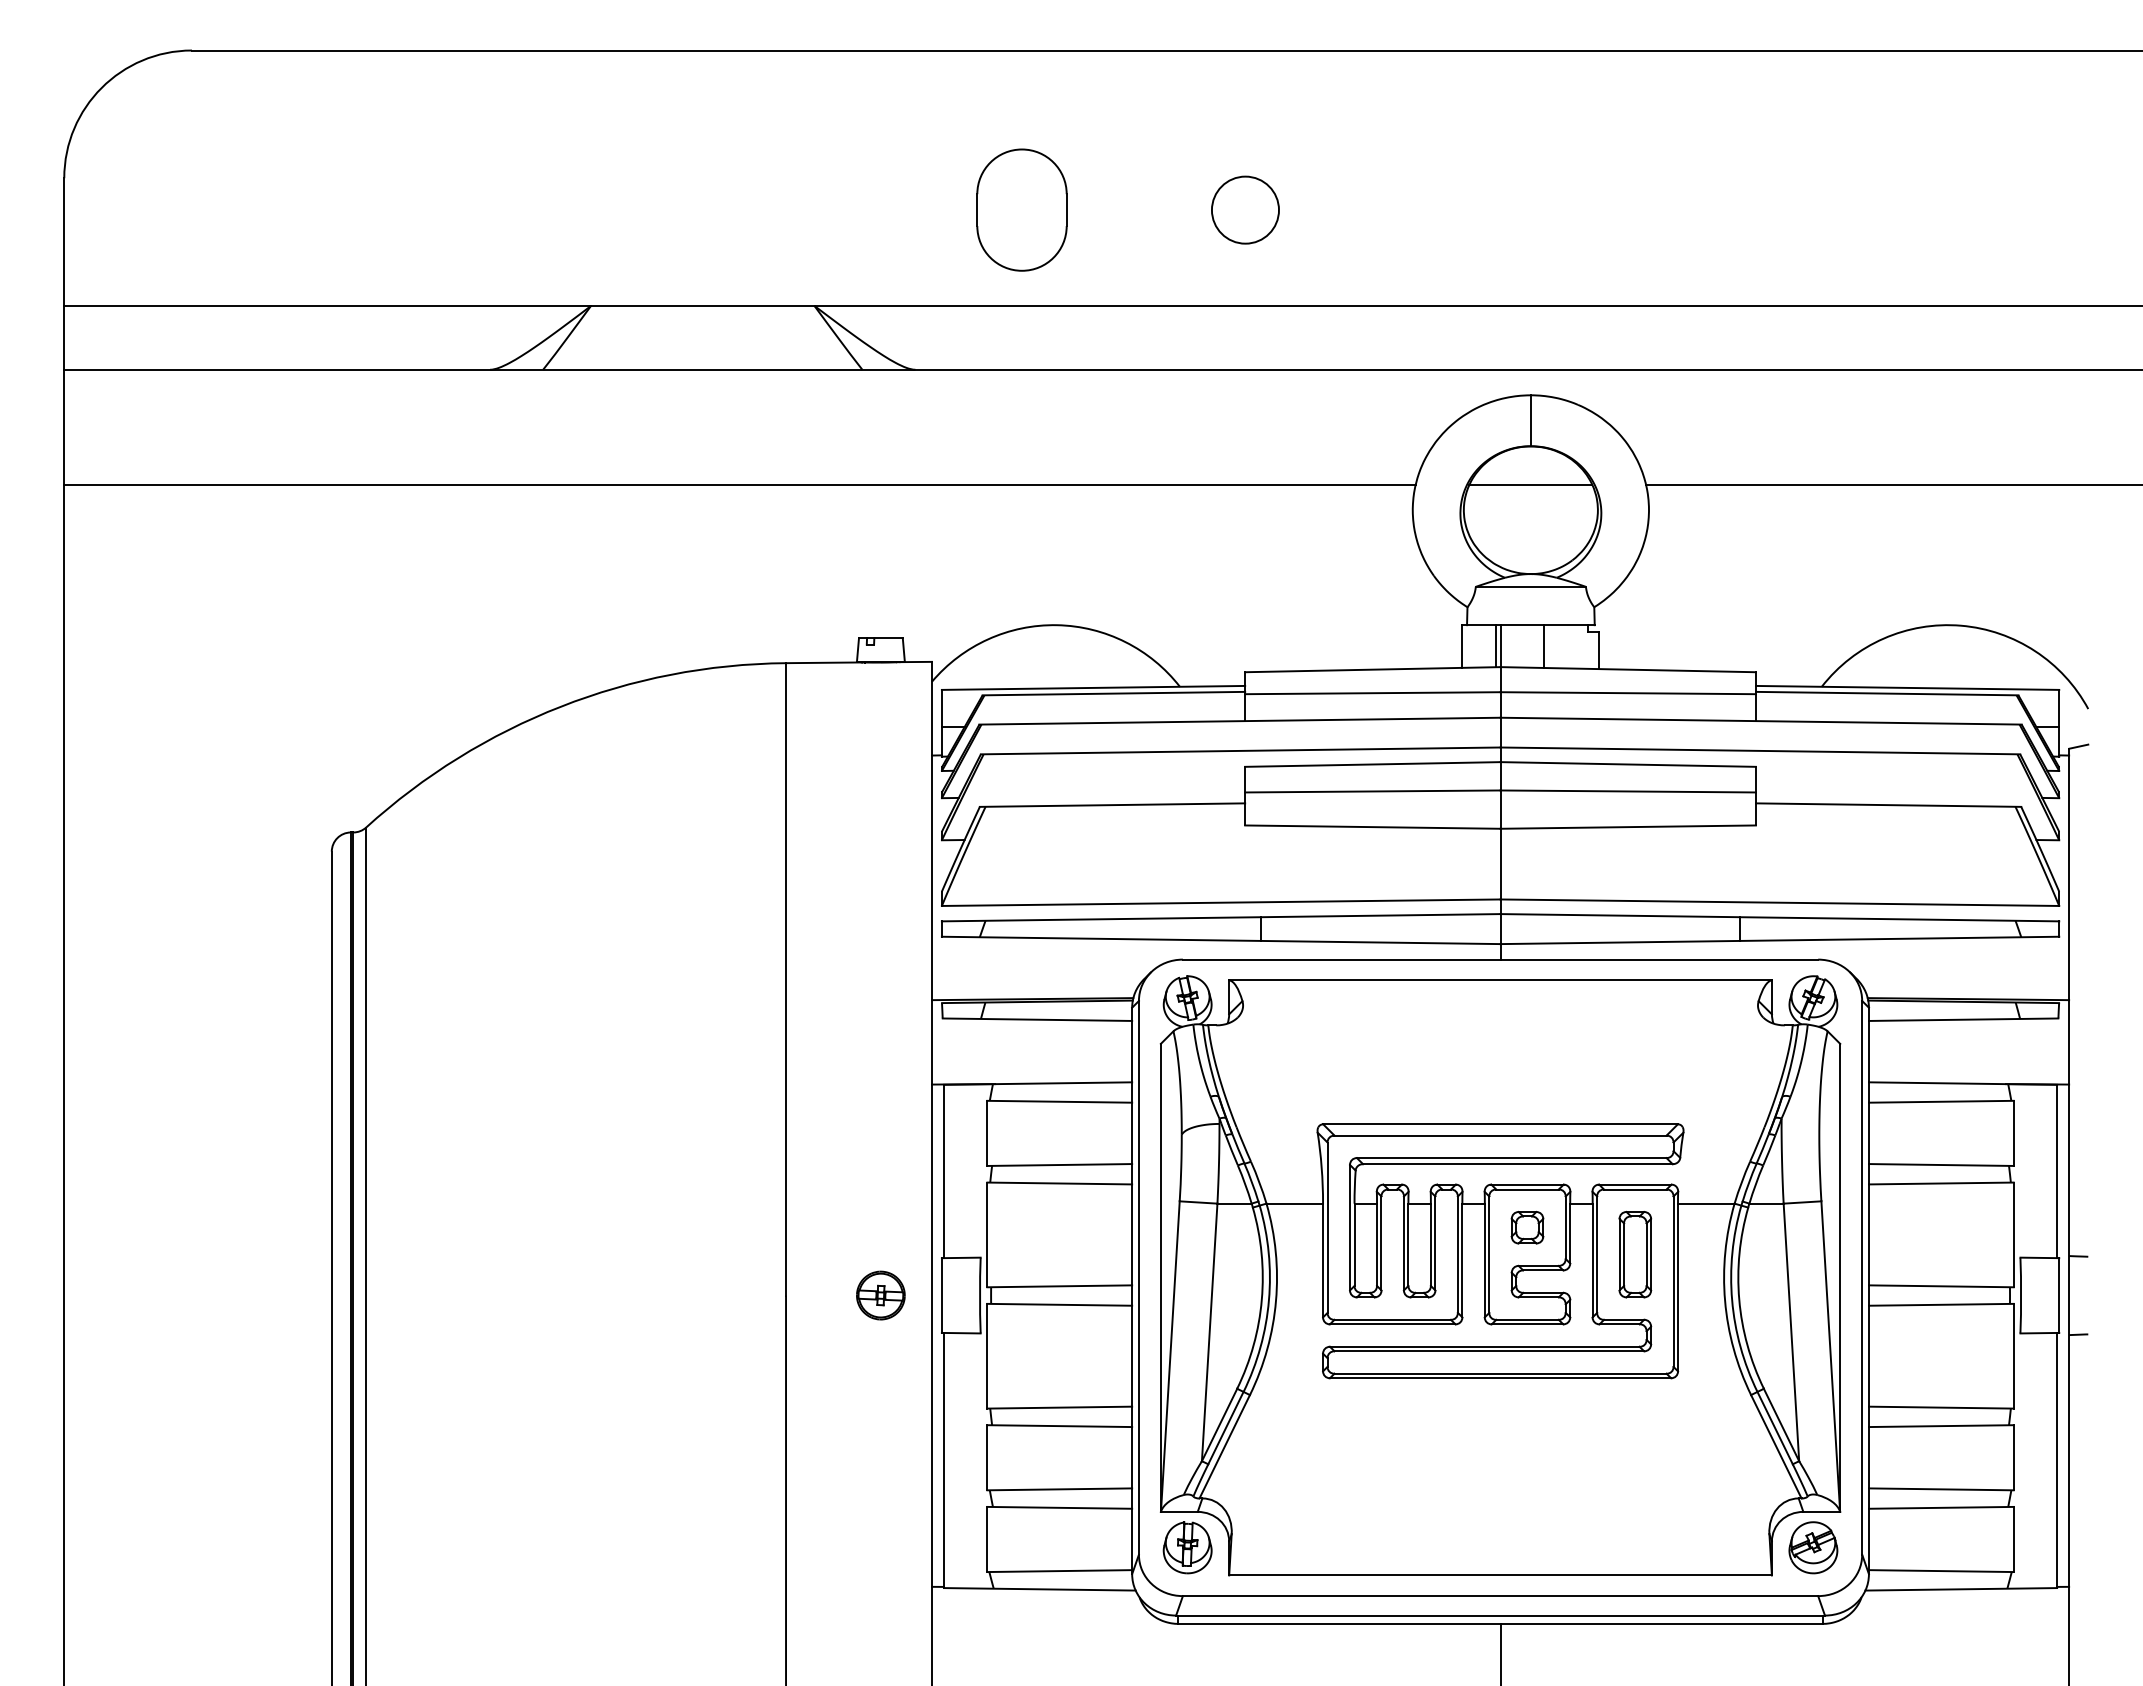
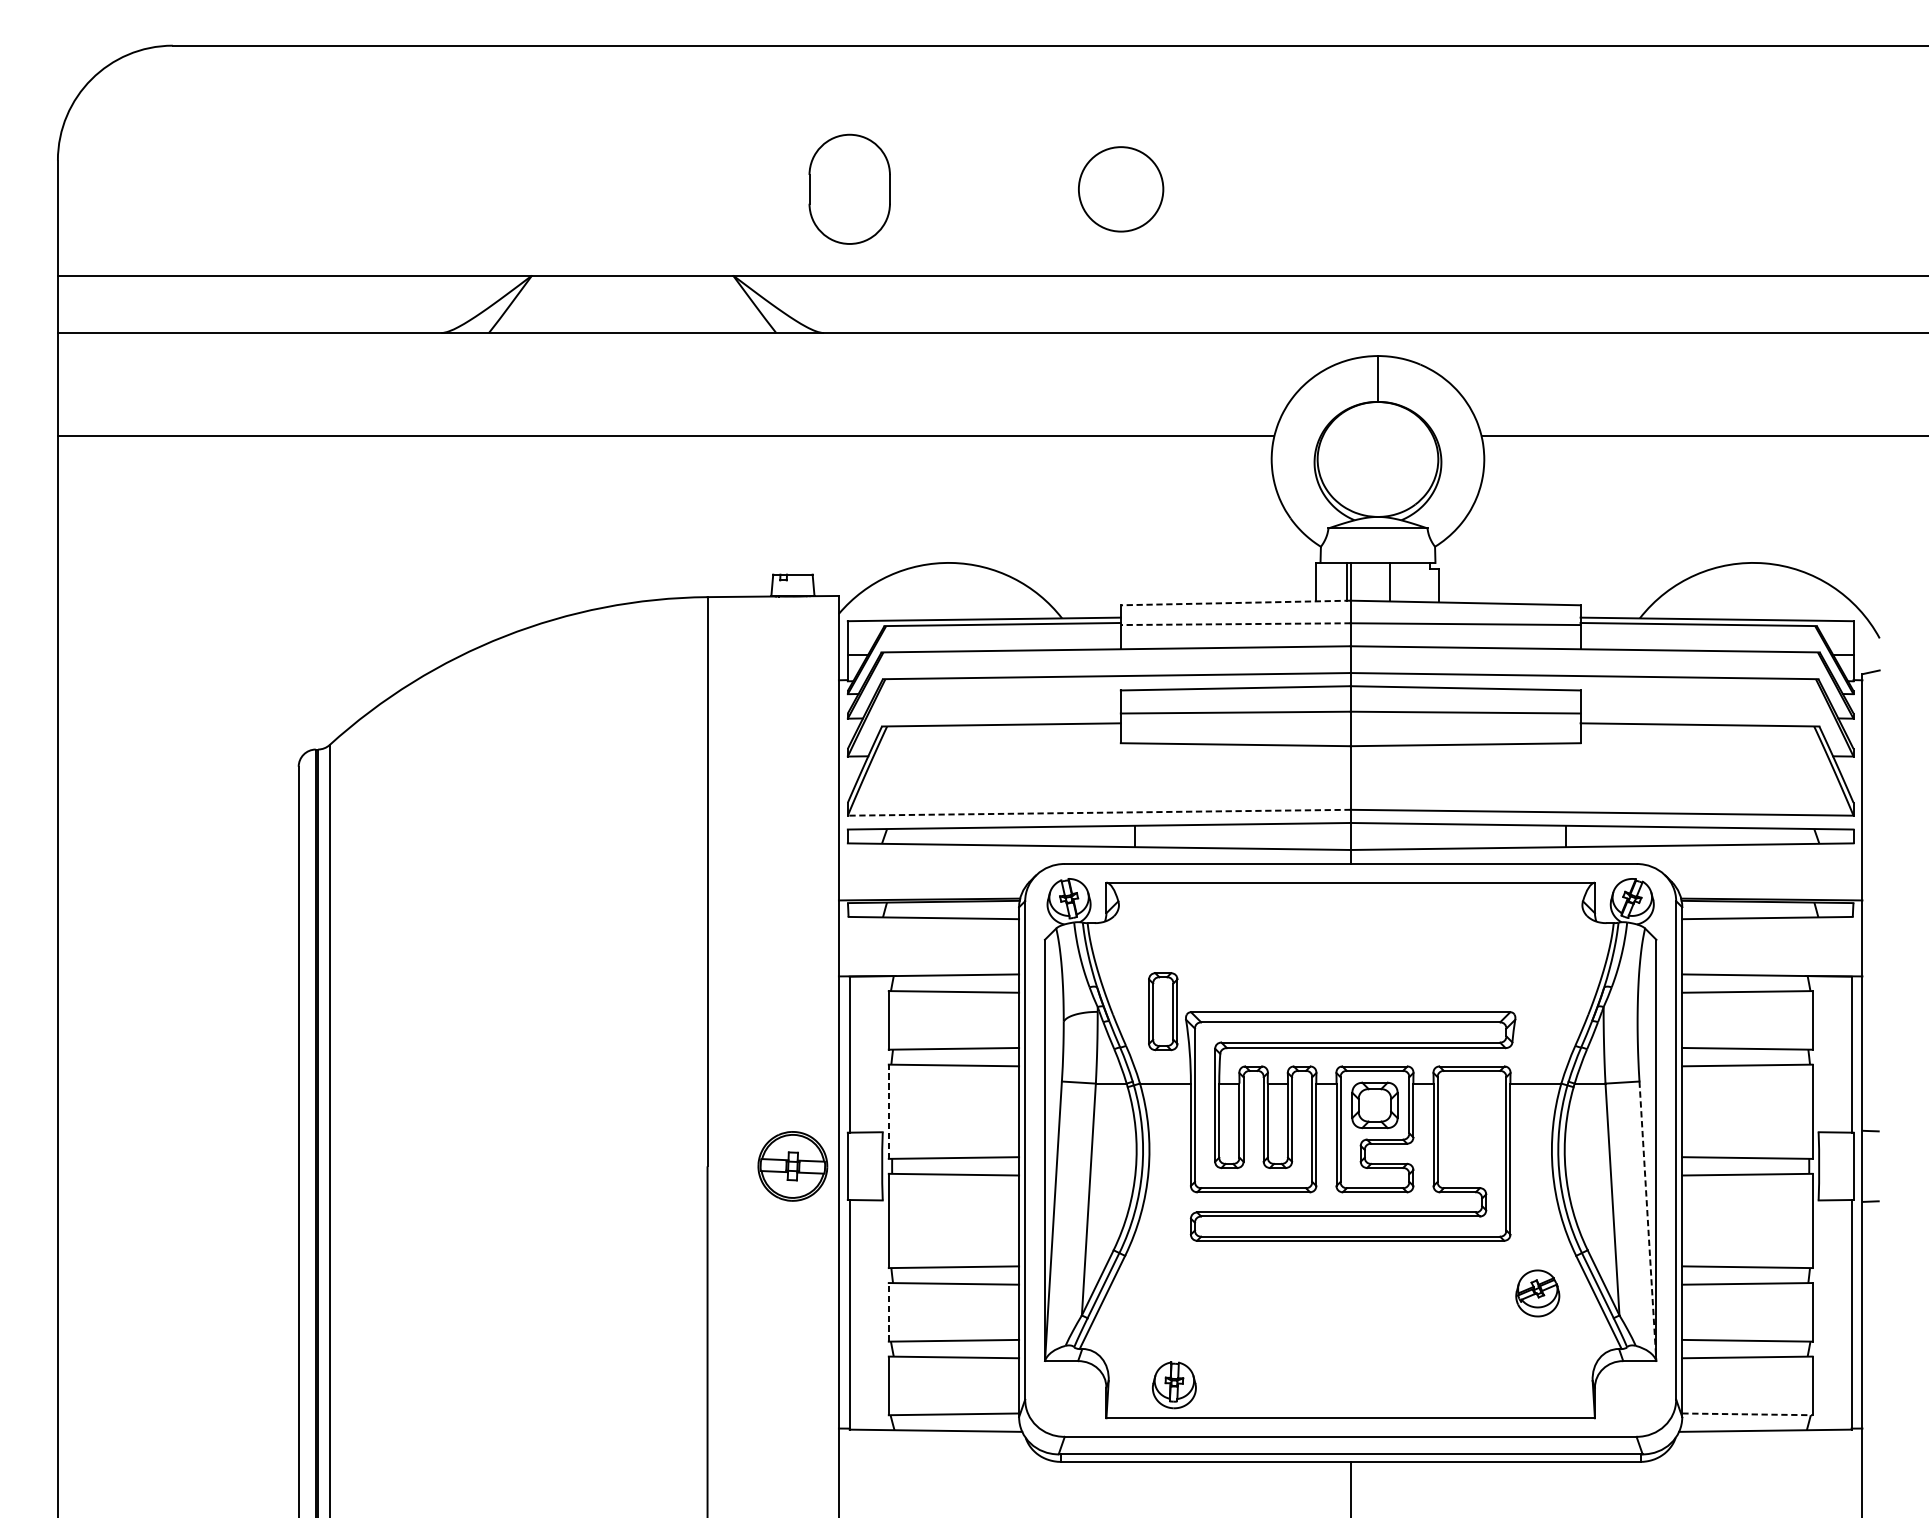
part: (1021, 209) -> (849, 188), moved
circle: (1245, 209) -> (1121, 188), size x1.4
line: (1530, 484) -> (1377, 436), removed
line: (1372, 669) -> (1235, 602), solid -> dashed
line: (1372, 693) -> (1235, 624), solid -> dashed
line: (1220, 902) -> (1098, 812), solid -> dashed
part: (1527, 1227) -> (1374, 1105), size x1.6
line: (987, 1234) -> (888, 1111), solid -> dashed
part: (1635, 1254) -> (1163, 1011), moved
part: (880, 1295) -> (792, 1166), size x1.6
line: (1830, 1356) -> (1647, 1221), solid -> dashed
line: (987, 1457) -> (888, 1312), solid -> dashed
part: (1187, 1547) -> (1174, 1385), moved
part: (1813, 1547) -> (1537, 1293), moved
line: (1941, 1571) -> (1747, 1414), solid -> dashed

